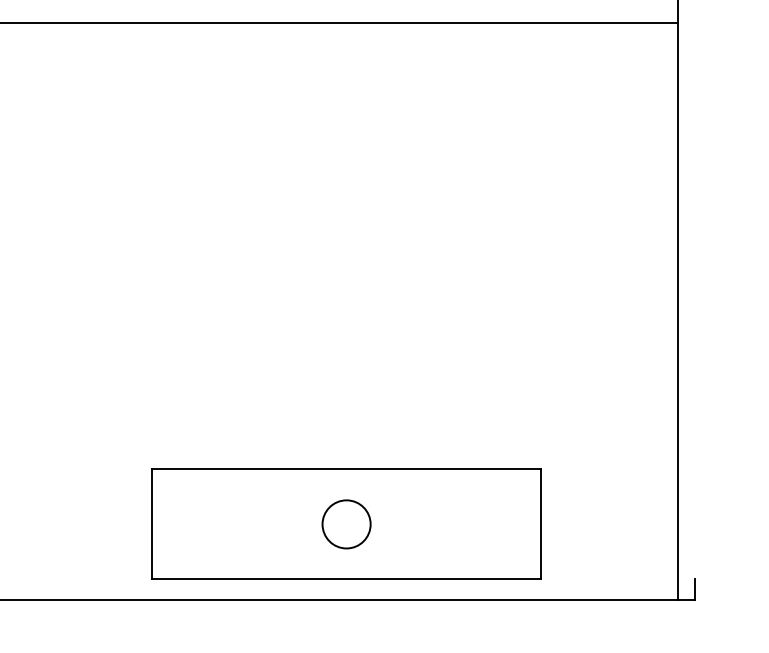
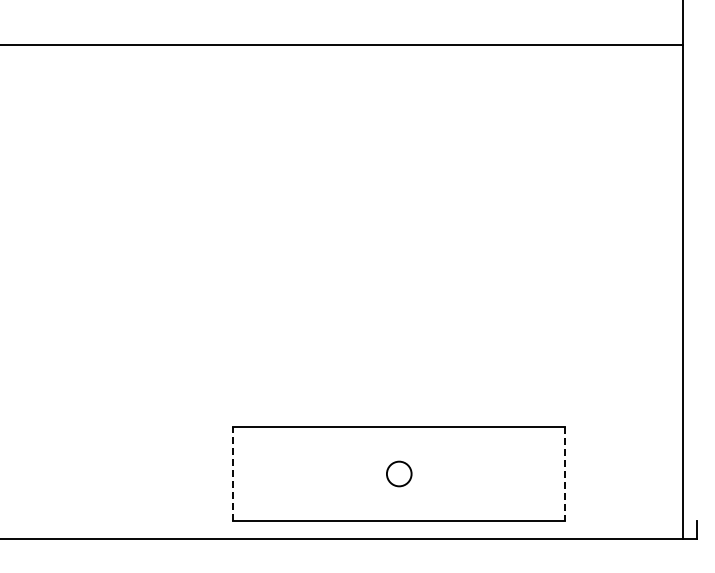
circle: (345, 523) -> (398, 473), size x0.6
line: (152, 524) -> (233, 474), solid -> dashed
line: (541, 524) -> (565, 474), solid -> dashed

